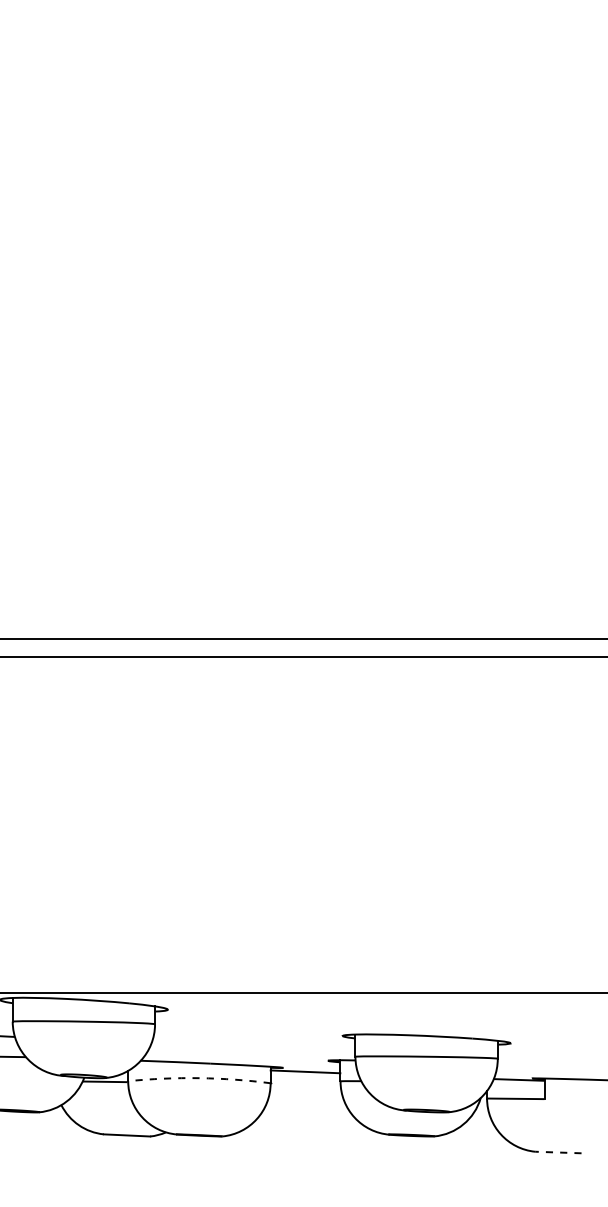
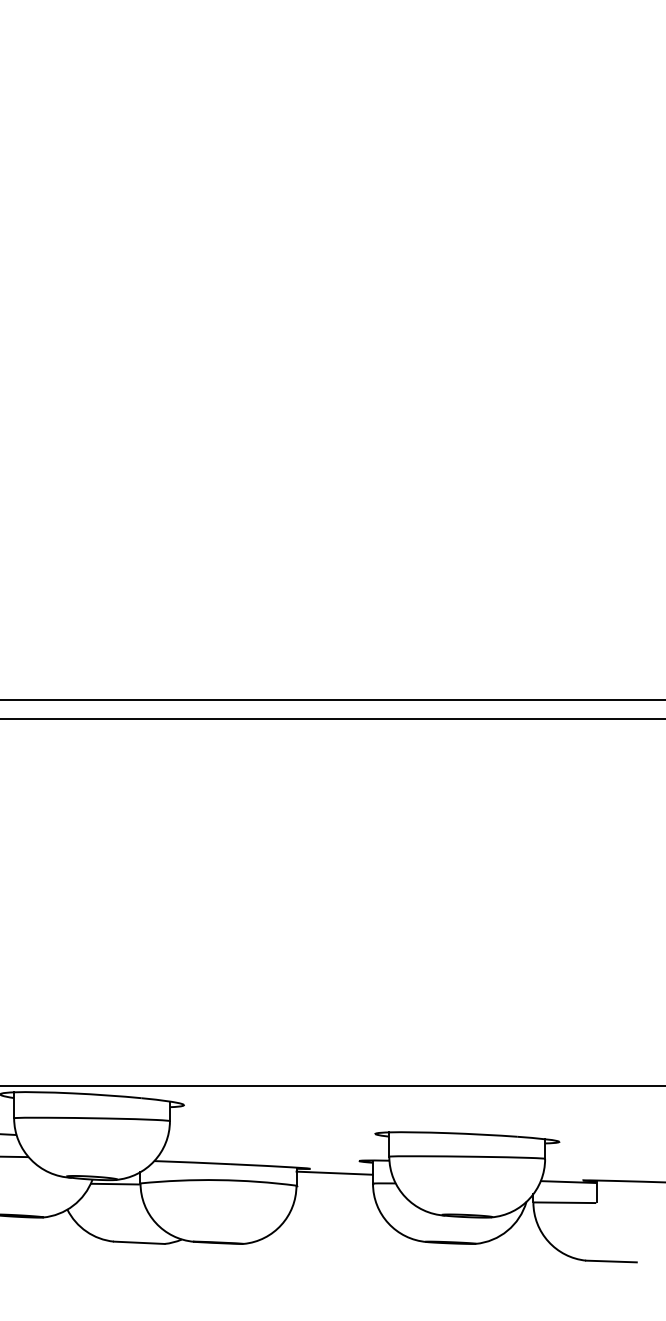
arc: (199, 1078) -> (218, 1180), dashed -> solid
line: (557, 1152) -> (610, 1261), dashed -> solid

